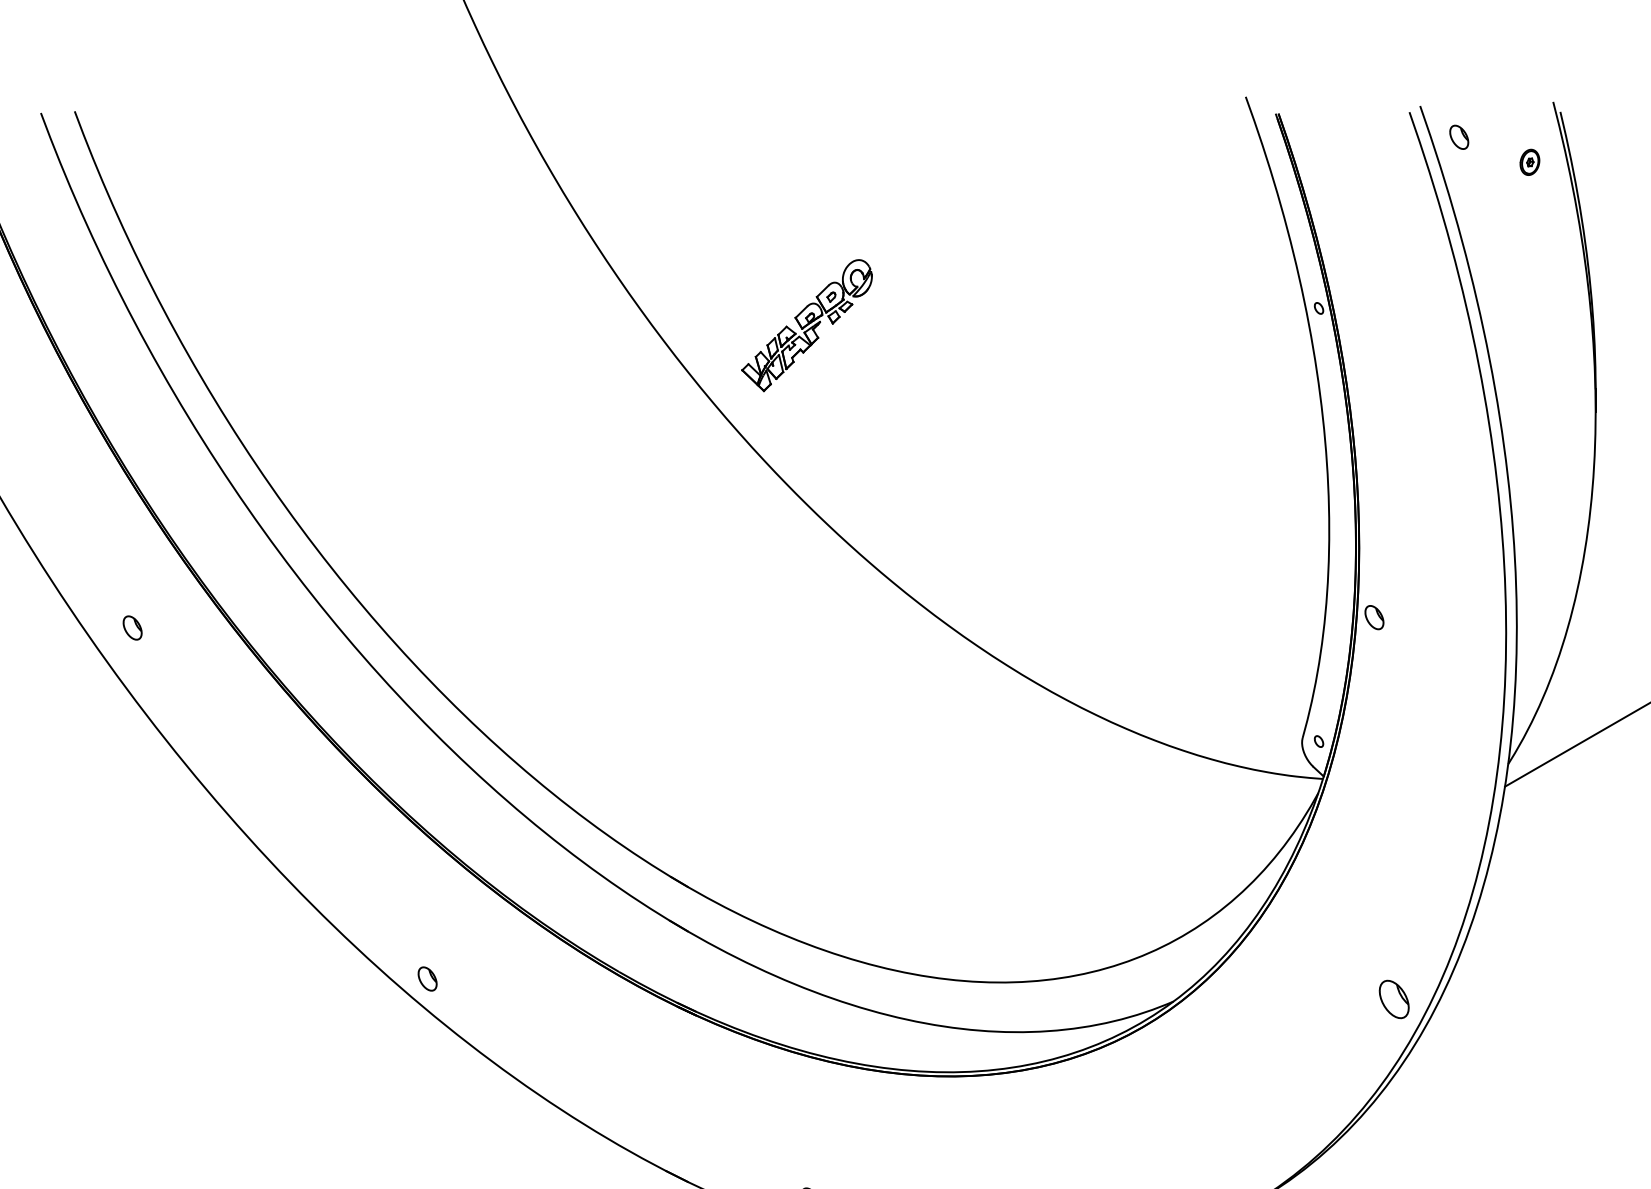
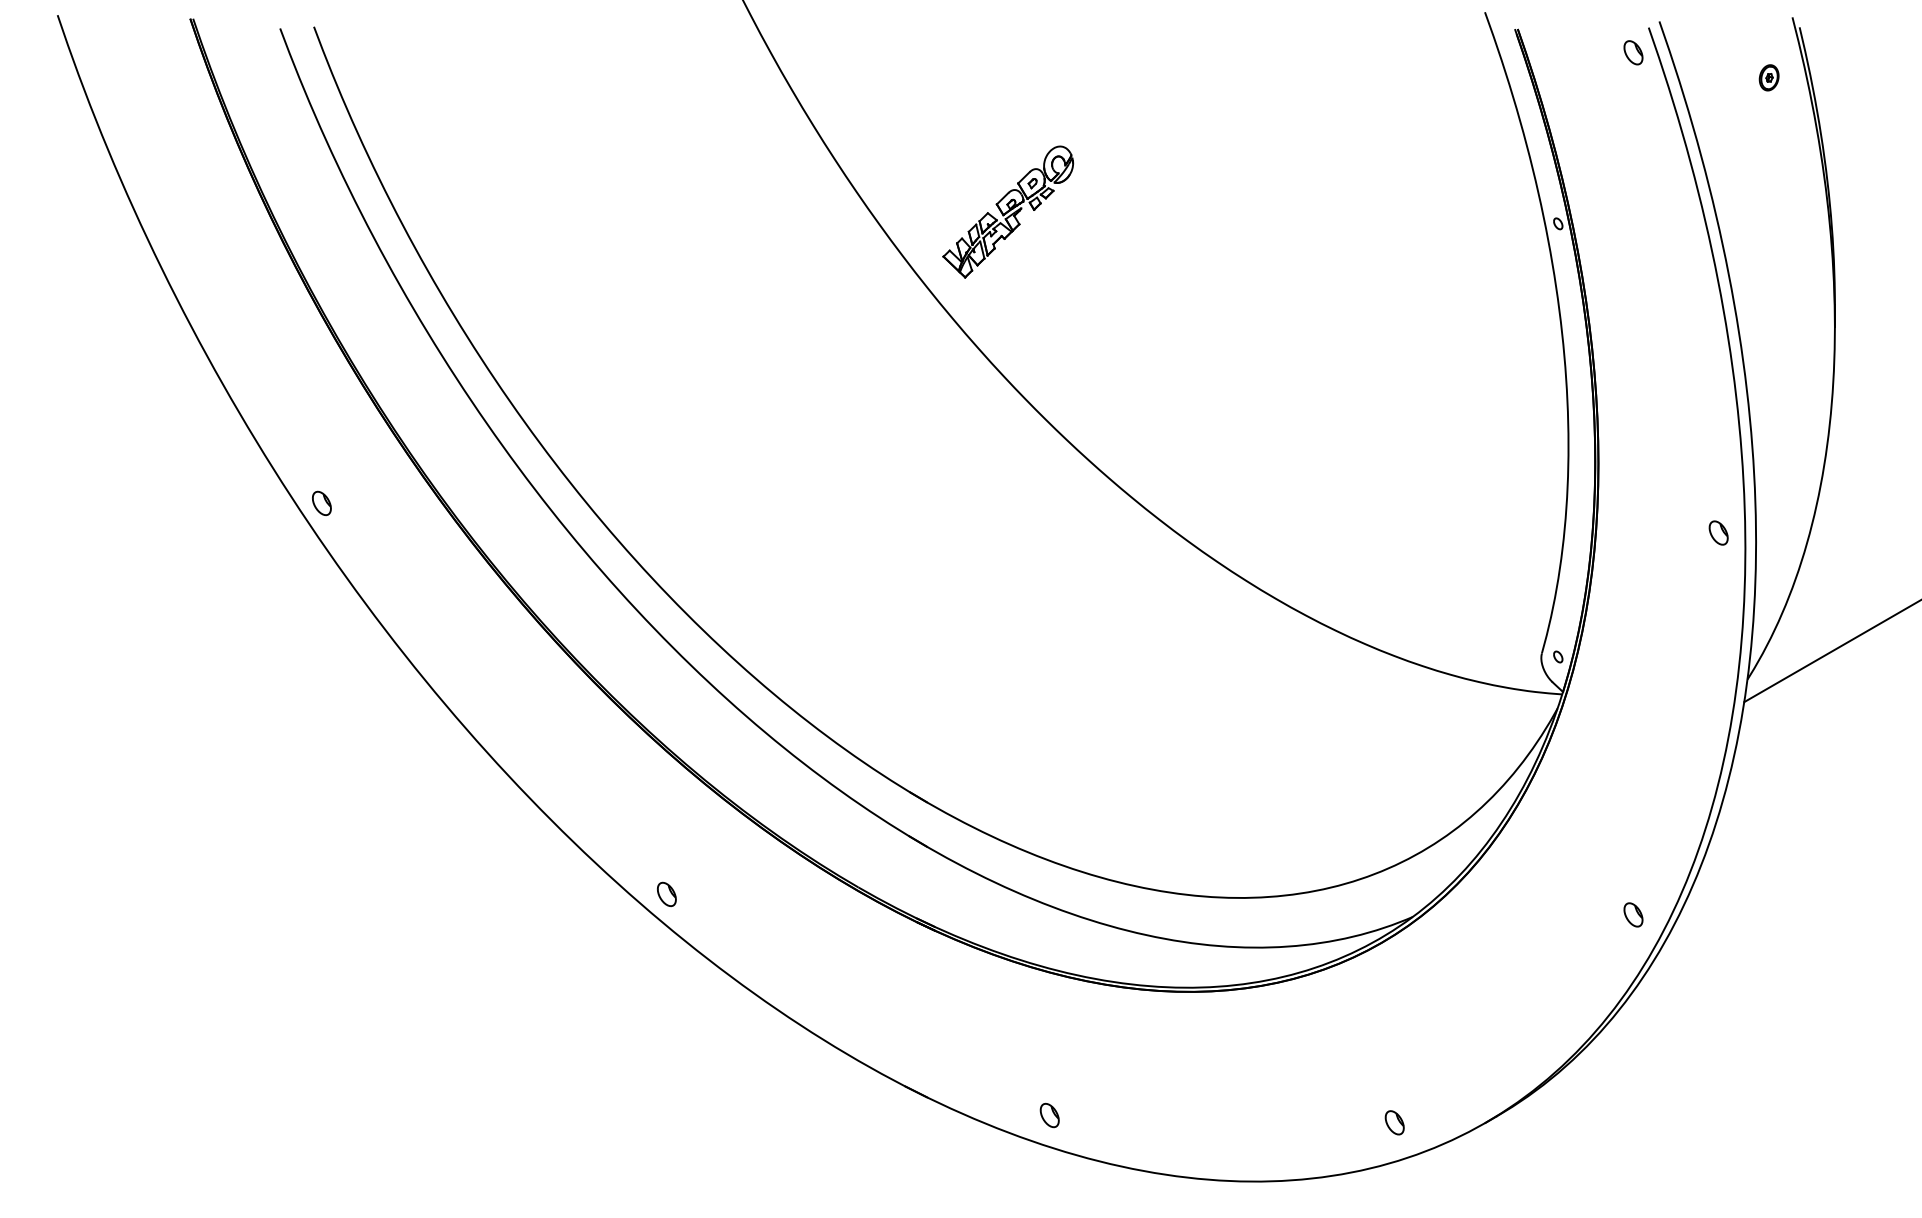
part: (1459, 137) -> (1633, 52), moved
part: (807, 325) -> (1008, 211), moved
part: (1374, 617) -> (1718, 532), moved
part: (132, 627) -> (321, 502), moved
part: (1394, 999) -> (1633, 914), size x0.62

